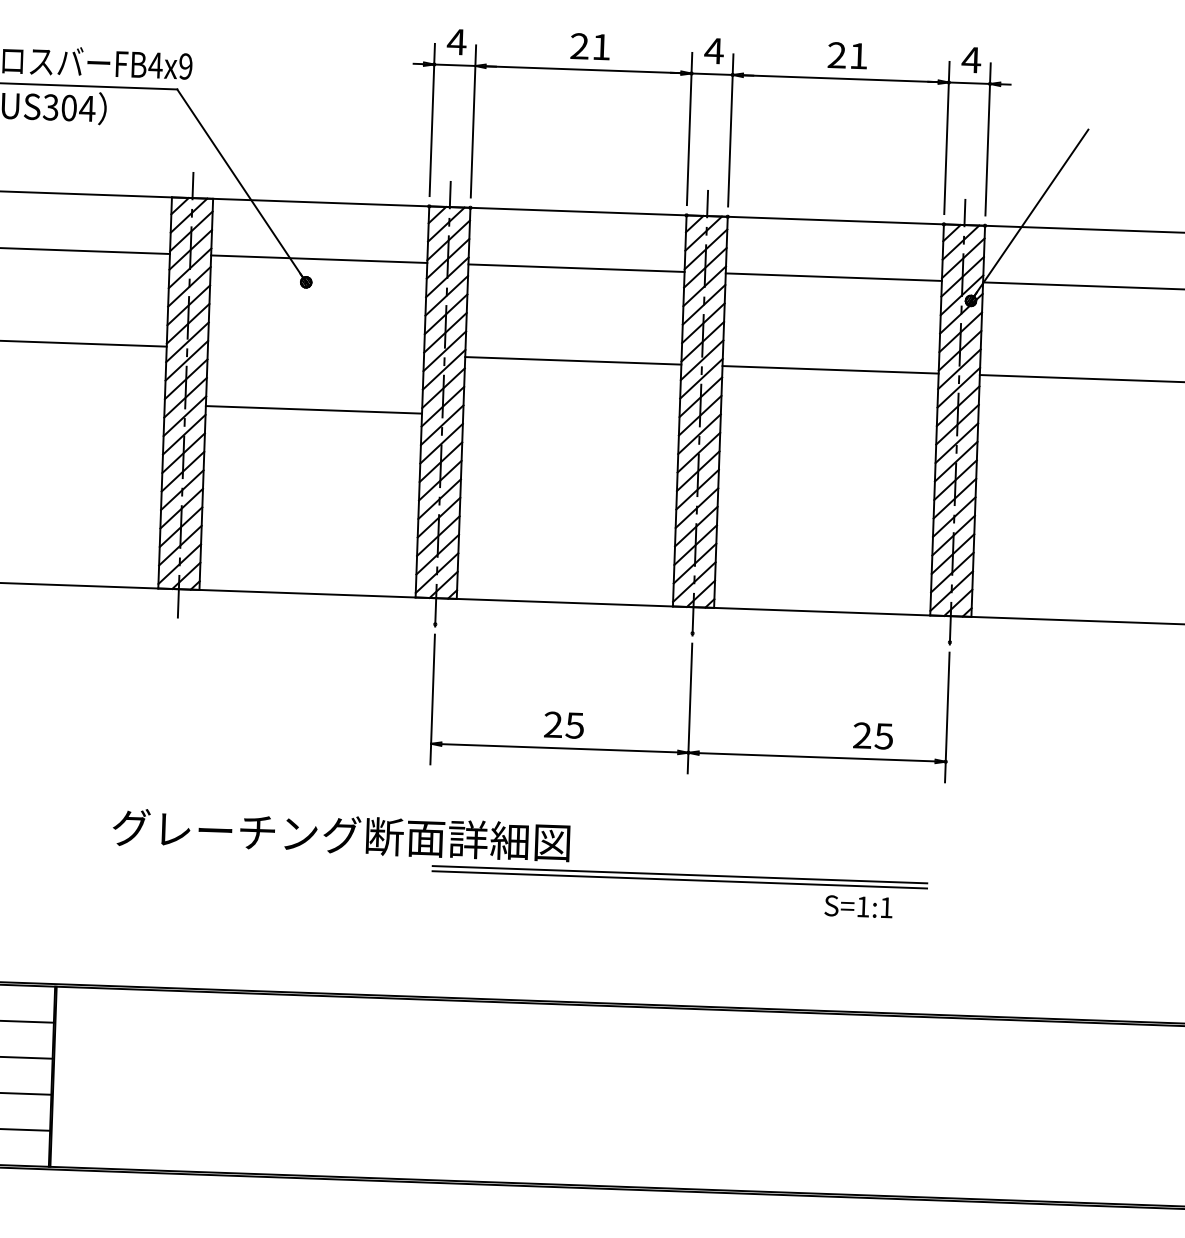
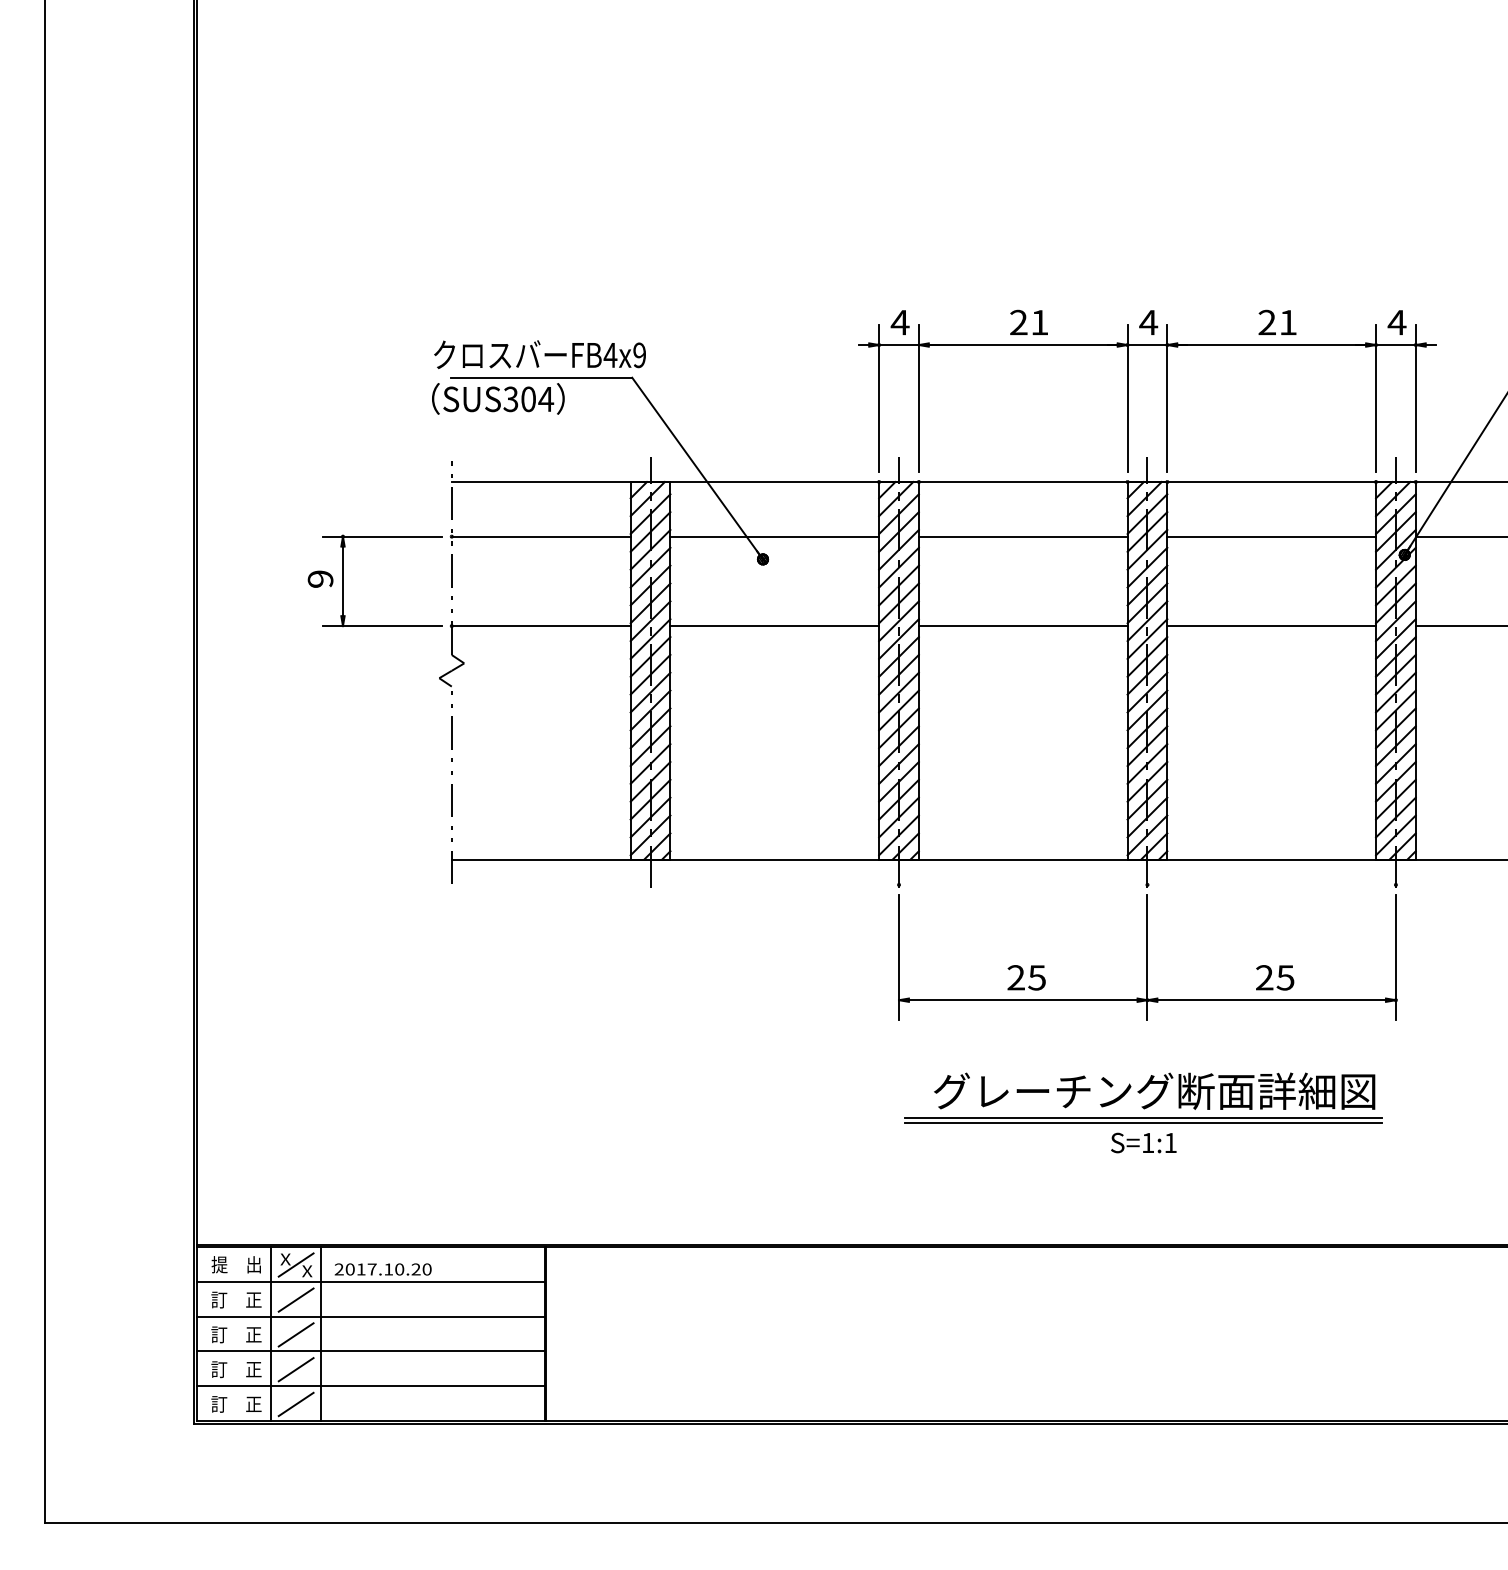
line: (313, 410) -> (774, 626), moved
text: (873, 735) -> (1275, 977), moved
text: (341, 834) -> (1154, 1090), moved
text: (858, 906) -> (1143, 1142), moved

